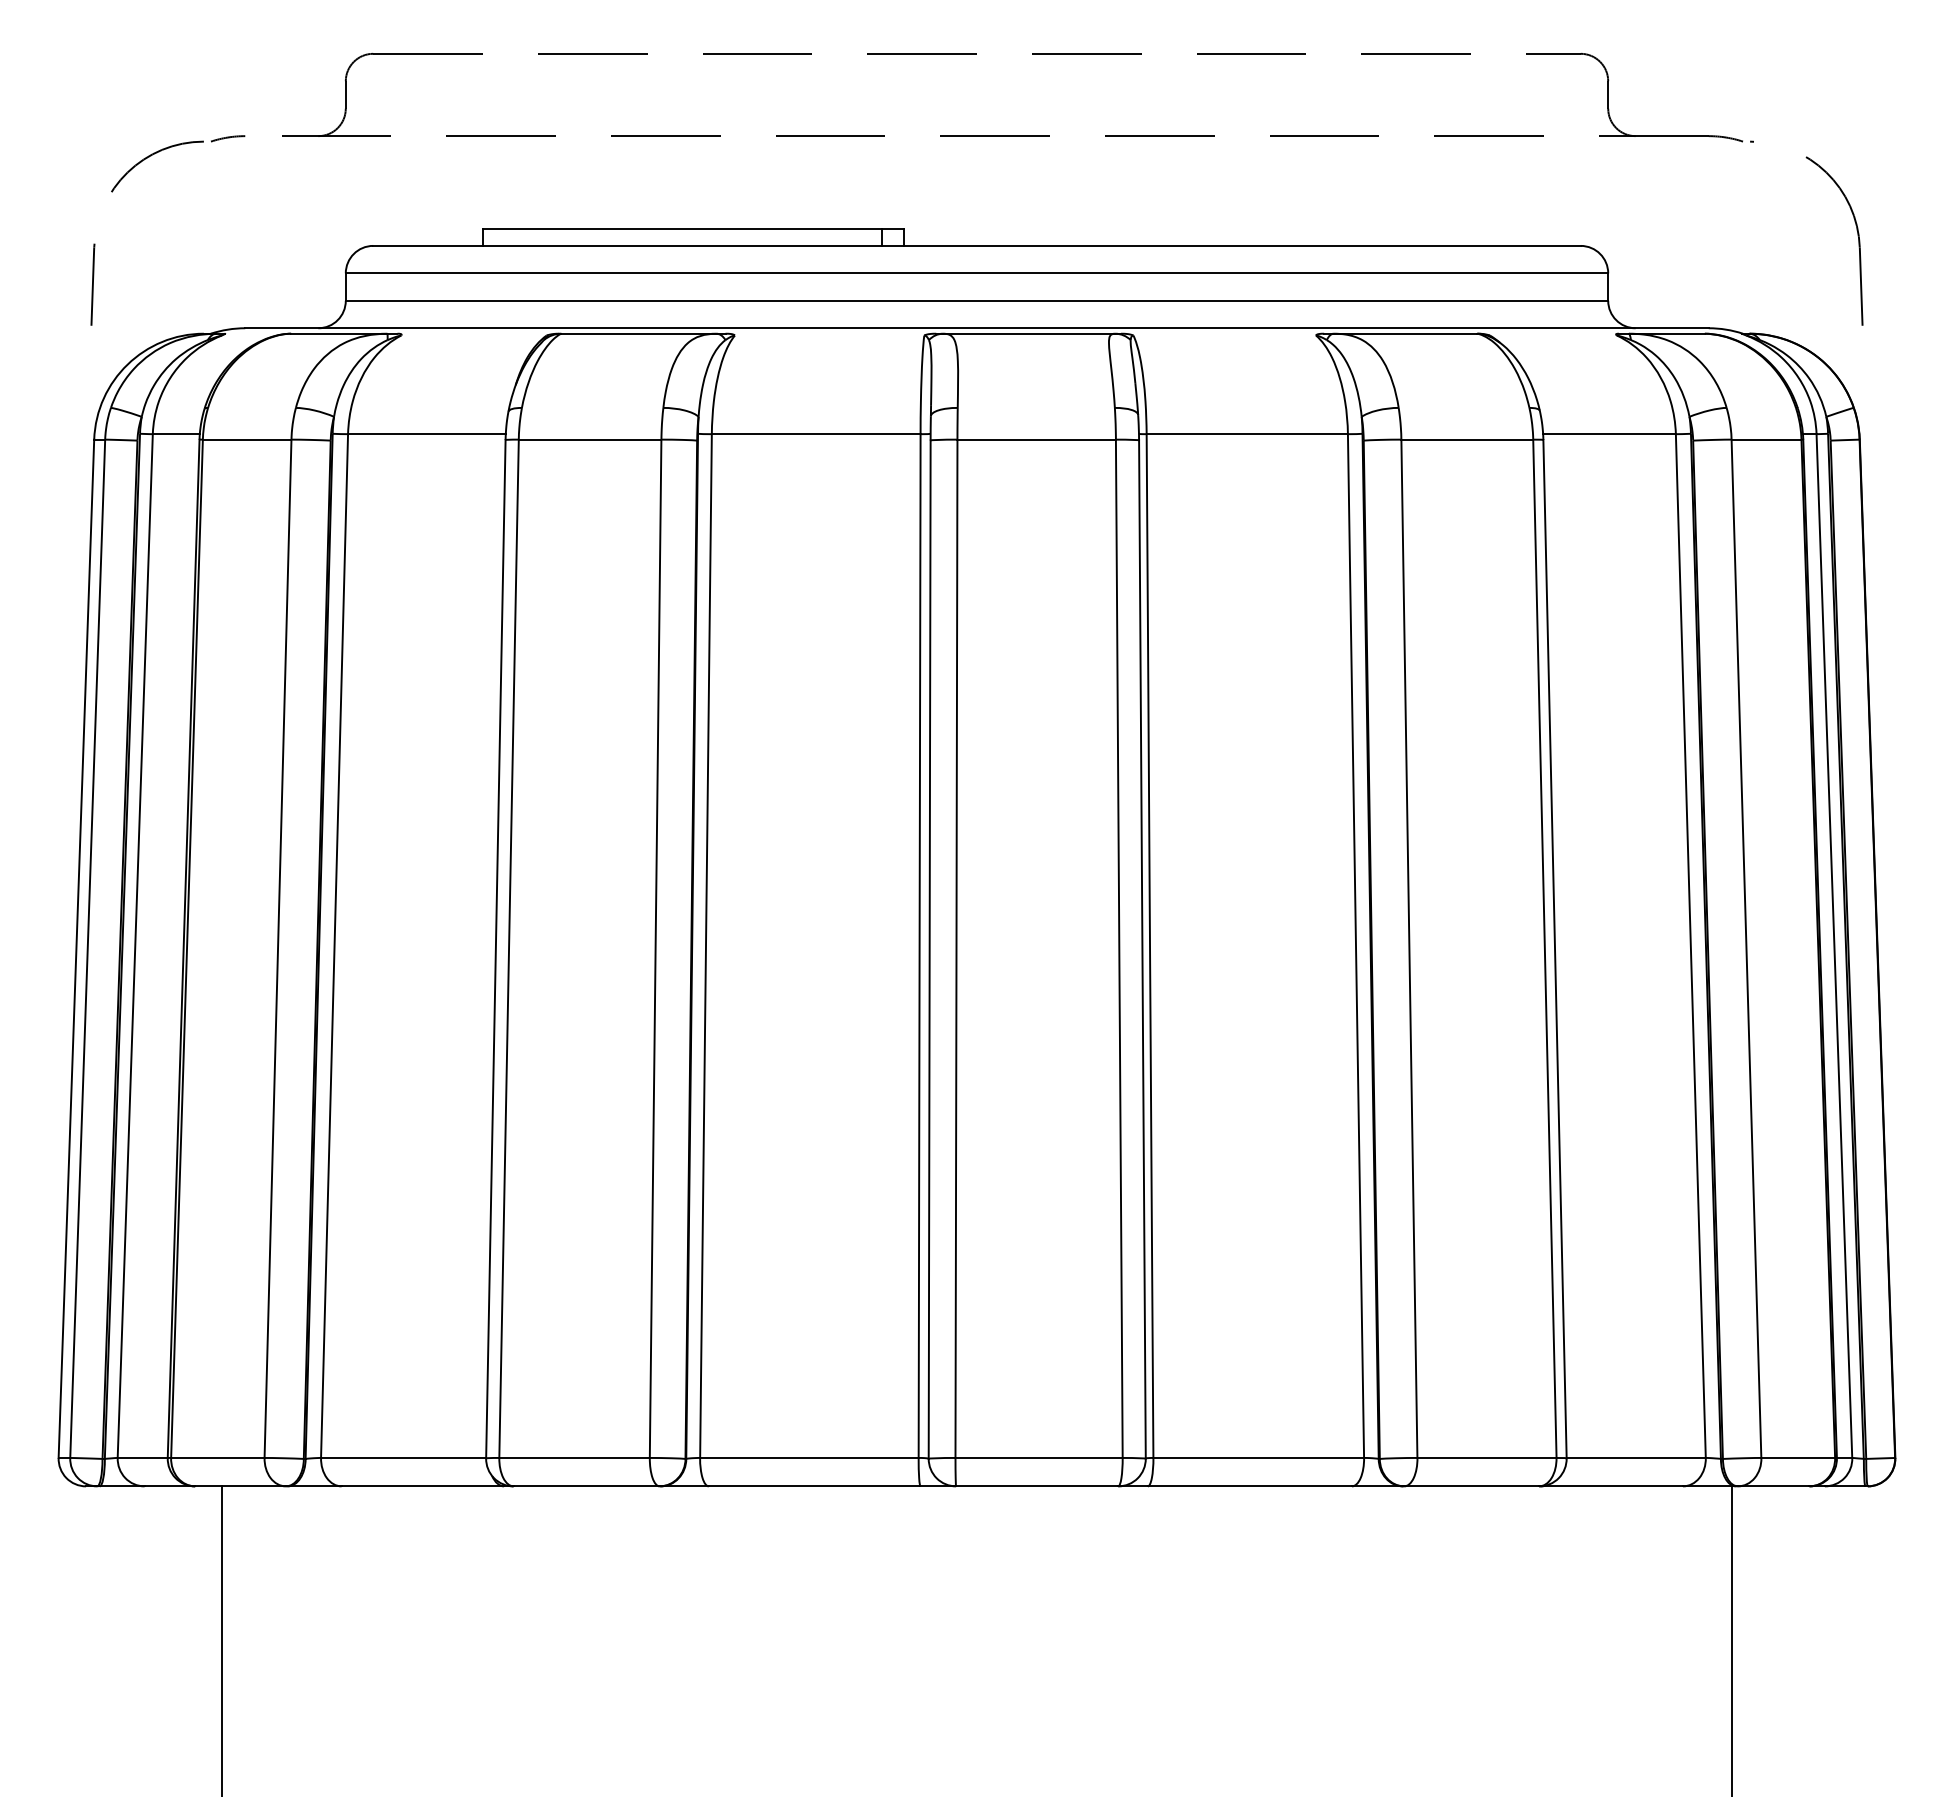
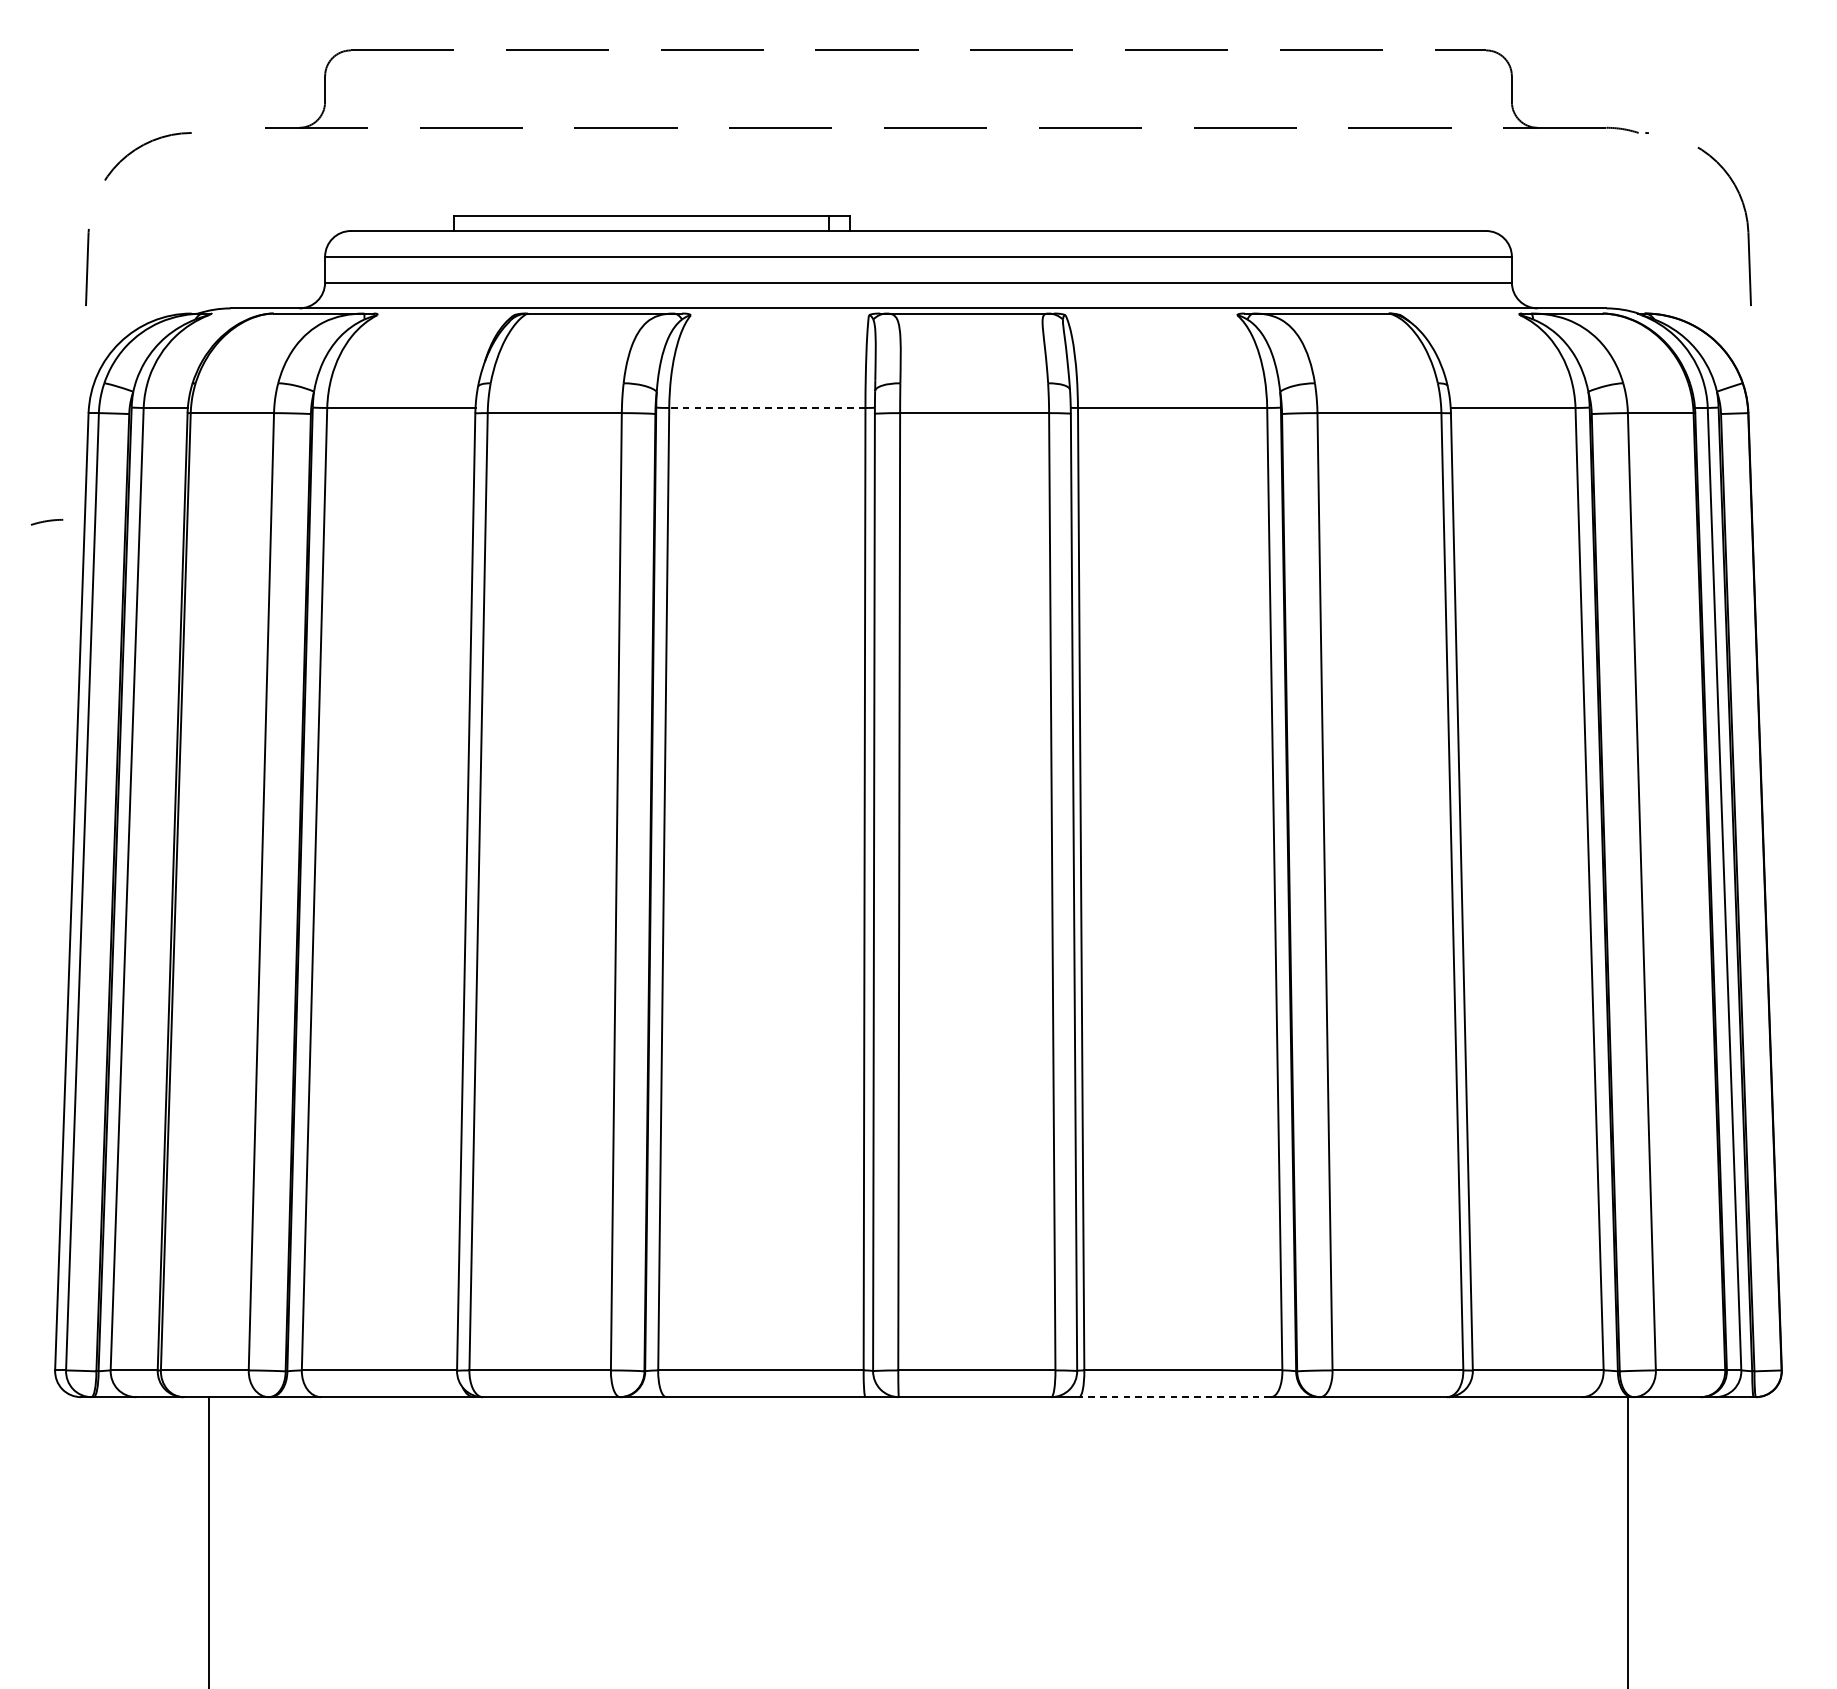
arc: (228, 138) -> (47, 522), moved
line: (815, 434) -> (766, 408), solid -> dashed
line: (1249, 1486) -> (1174, 1397), solid -> dashed

